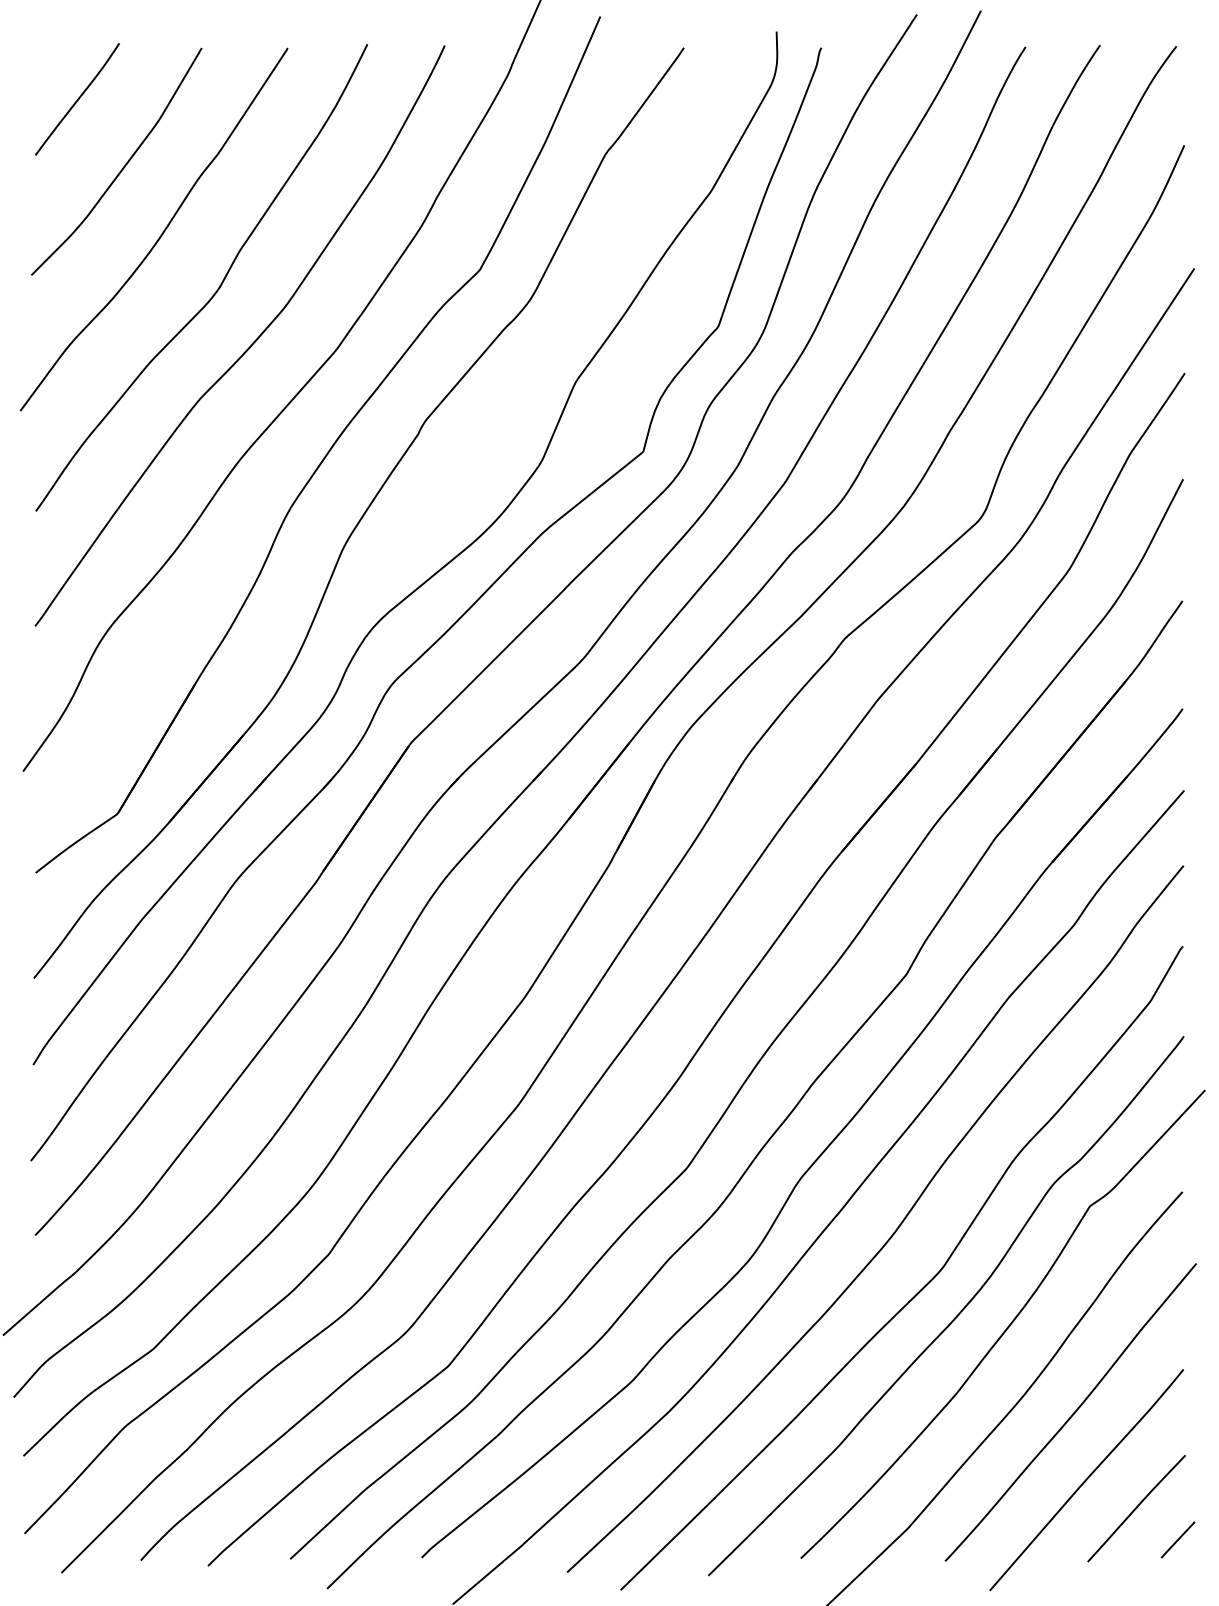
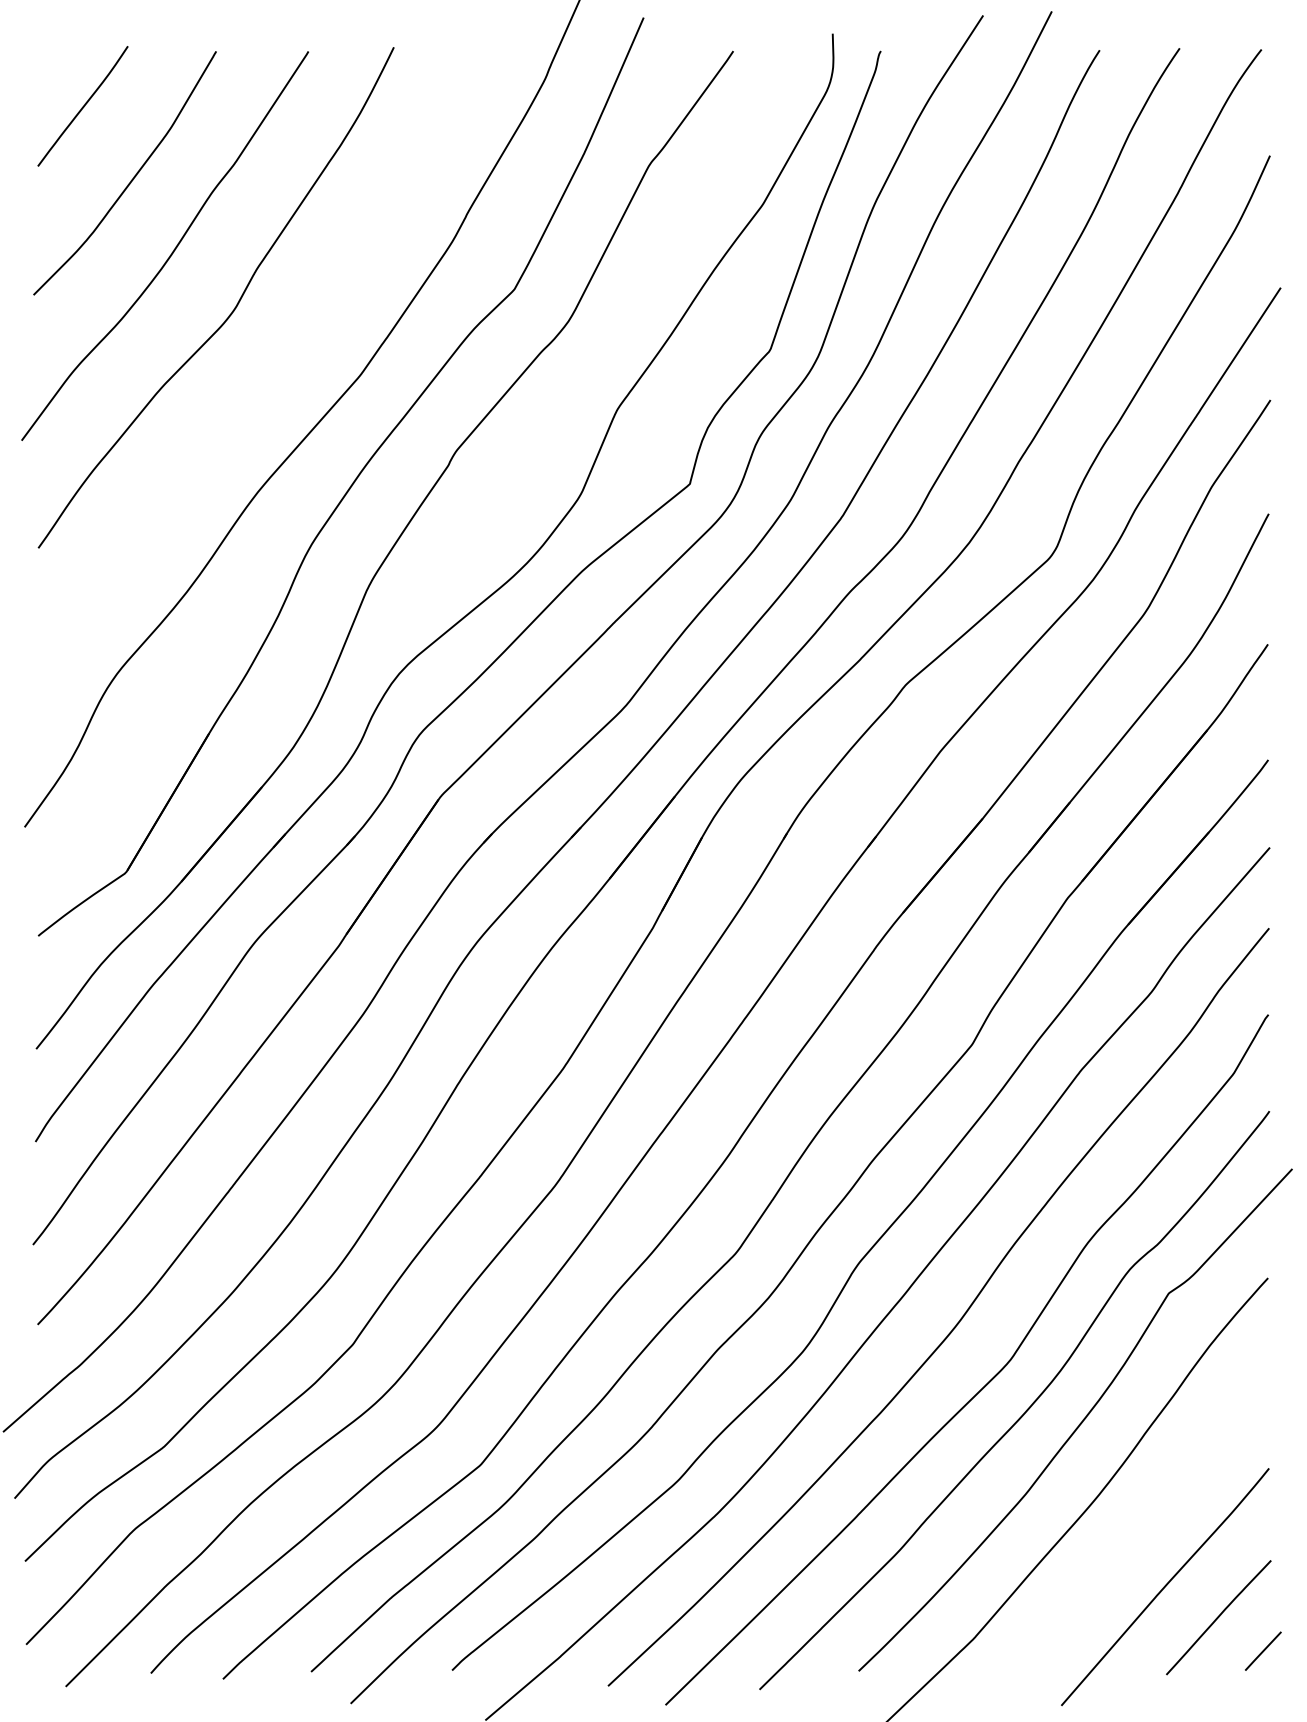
curve: (252, 342) -> (270, 367), removed
curve: (1072, 1413) -> (1150, 1515), removed

